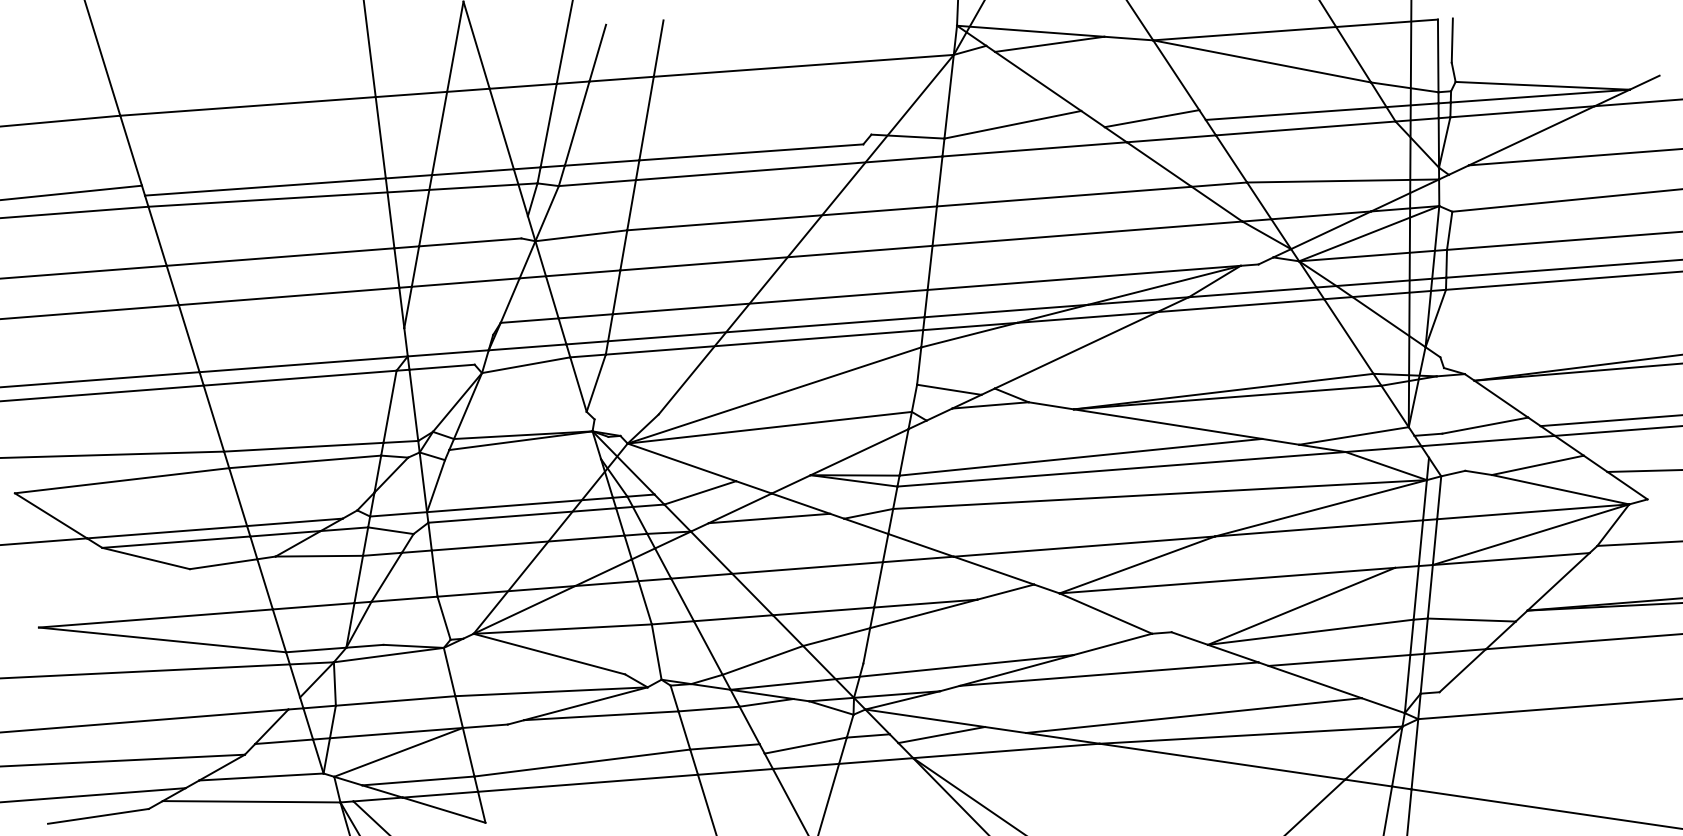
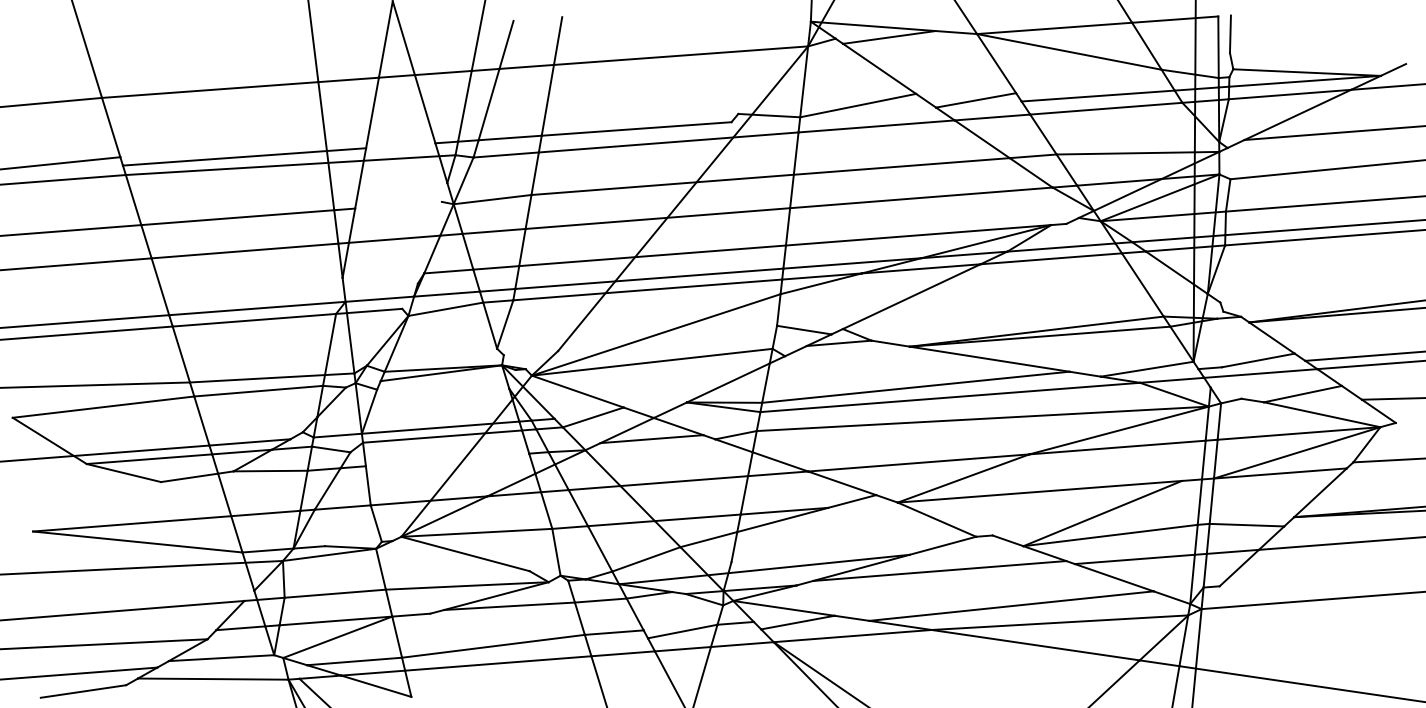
line: (472, 171) -> (400, 145), removed
line: (470, 241) -> (398, 204), removed
line: (528, 542) -> (447, 459), removed

